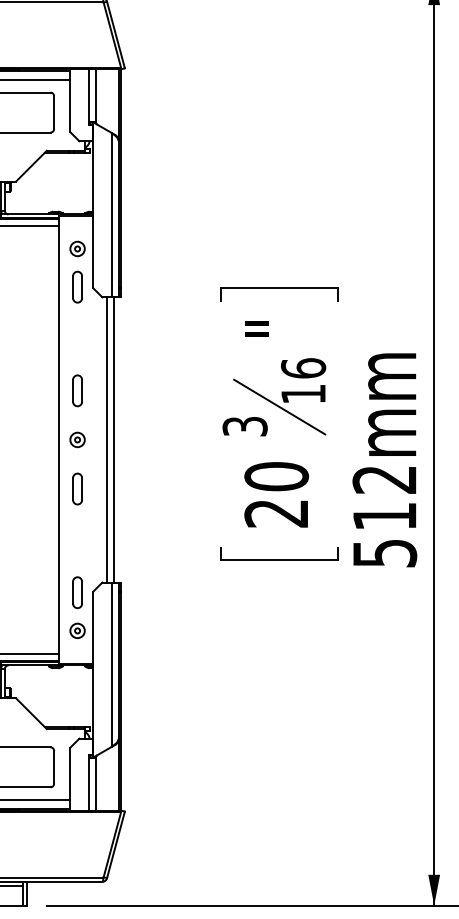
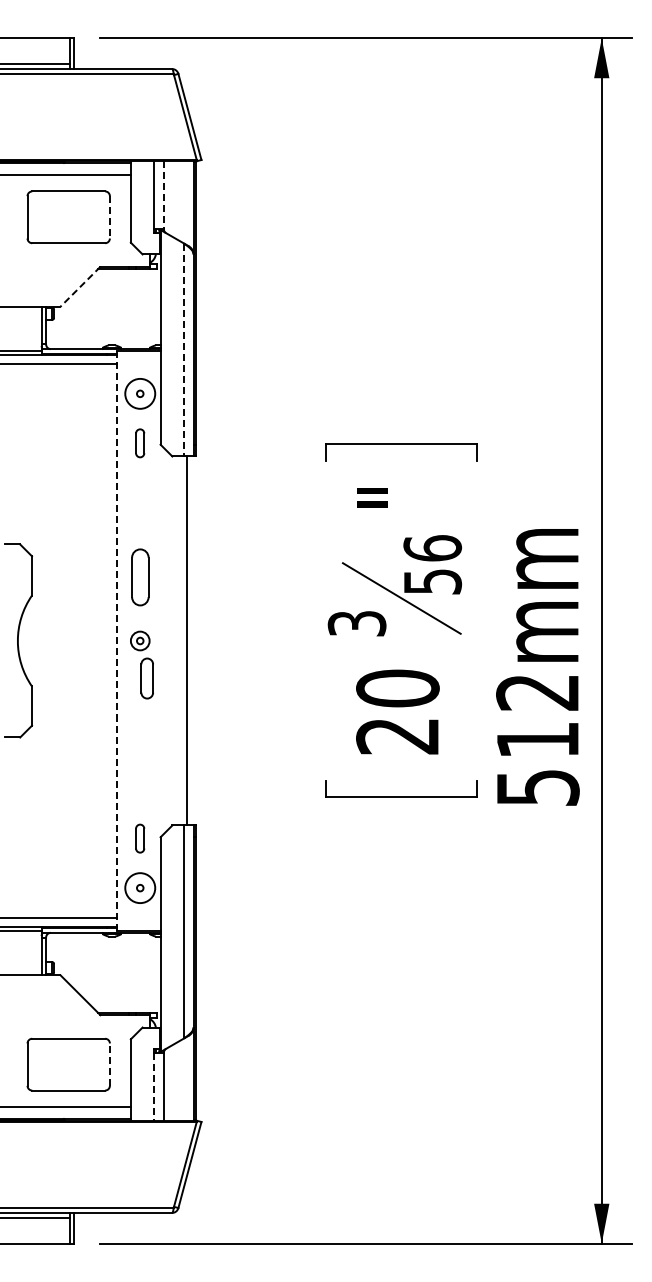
line: (95, 95) -> (163, 195), solid -> dashed
line: (53, 112) -> (109, 217), solid -> dashed
line: (31, 166) -> (80, 287), solid -> dashed
line: (111, 215) -> (184, 350), solid -> dashed
circle: (77, 248) -> (139, 393), size x1.6
part: (77, 287) -> (139, 443), size x0.7
part: (77, 390) -> (139, 577), size x1.4
text: (304, 393) -> (433, 581), 16 -> 56
line: (106, 439) -> (177, 640), removed
line: (59, 440) -> (116, 641), solid -> dashed
part: (77, 489) -> (146, 678), moved
part: (77, 592) -> (139, 838), size x0.7
circle: (77, 630) -> (139, 887), size x1.6
line: (53, 767) -> (109, 1064), solid -> dashed
line: (88, 784) -> (154, 1086), solid -> dashed

